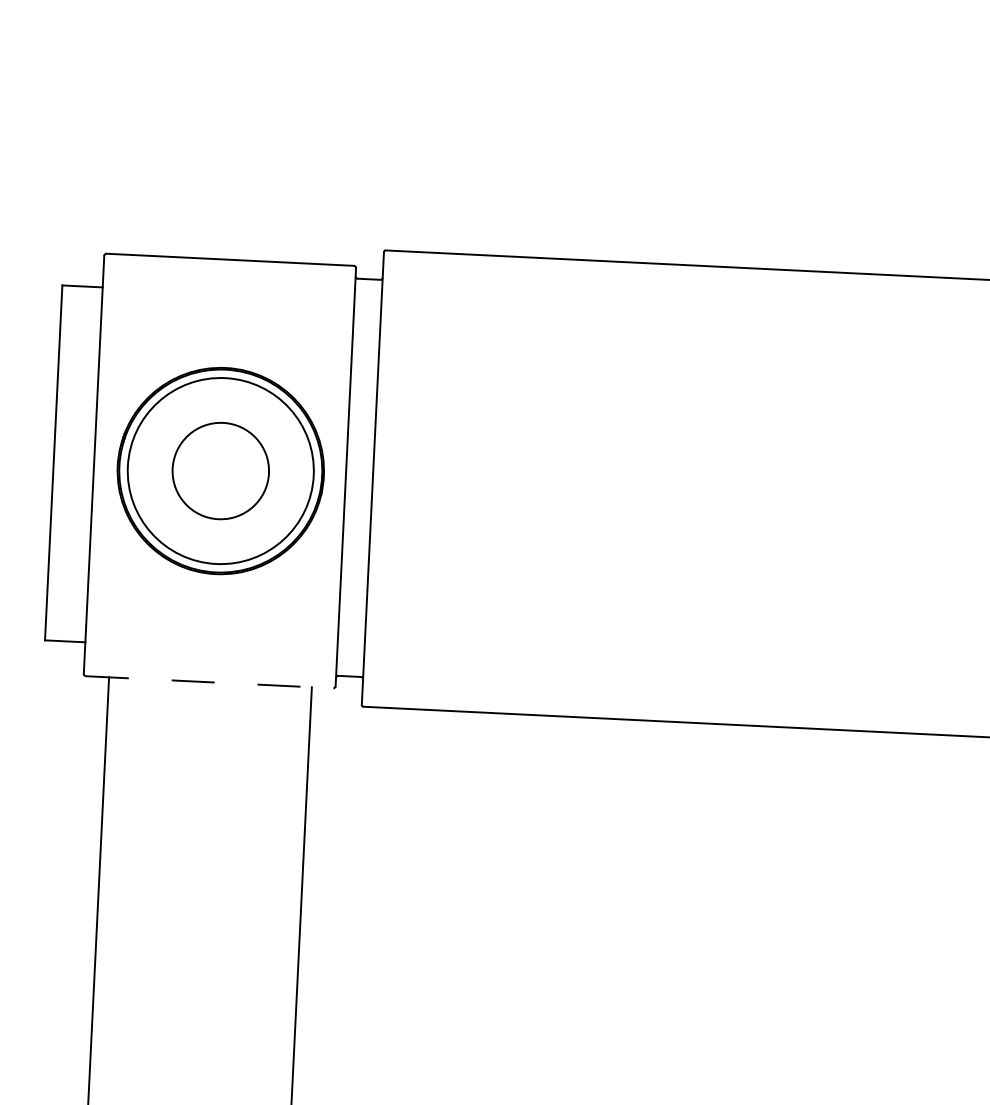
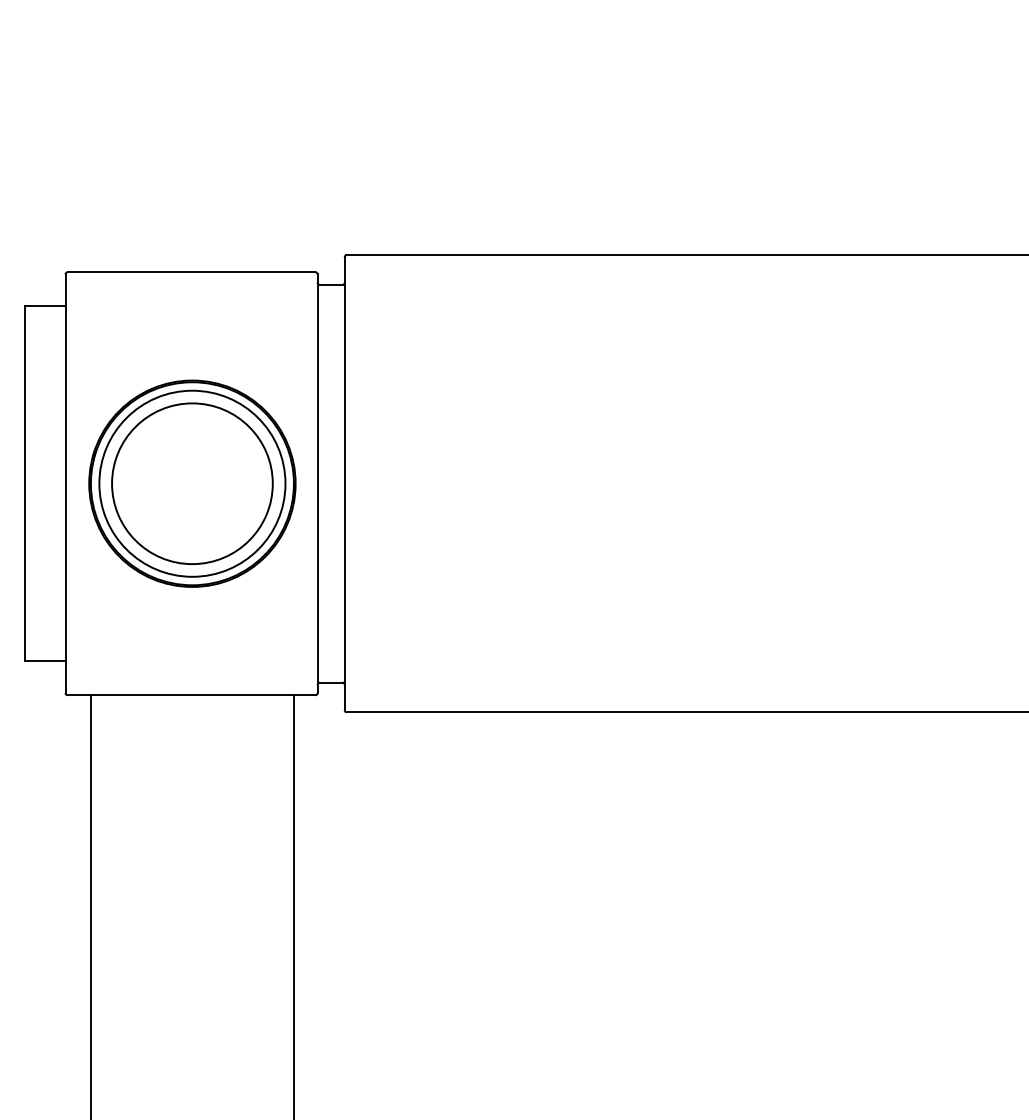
circle: (220, 470) -> (192, 483), size x1.67
line: (209, 682) -> (191, 695), dashed -> solid

